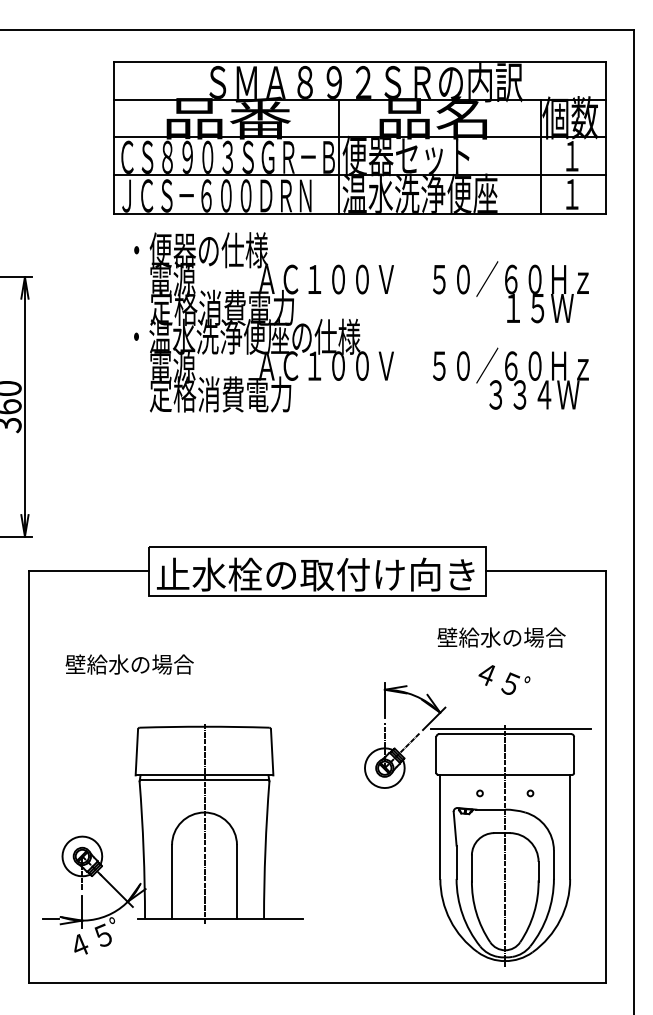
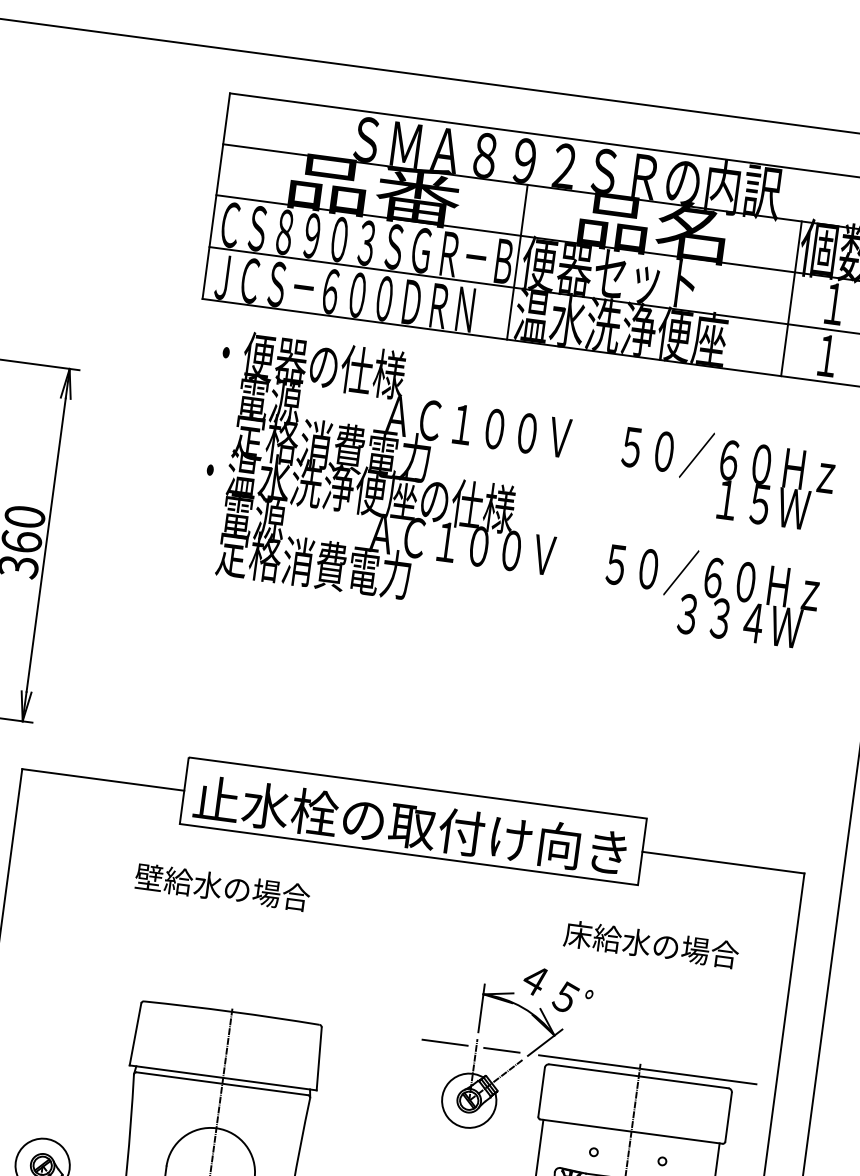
text: (447, 637) -> (577, 934), 壁給水の場合 -> 床給水の場合
text: (129, 664) -> (222, 887), moved
text: (504, 679) -> (558, 990), moved
line: (361, 728) -> (444, 1042), added
line: (403, 728) -> (501, 1050), added

